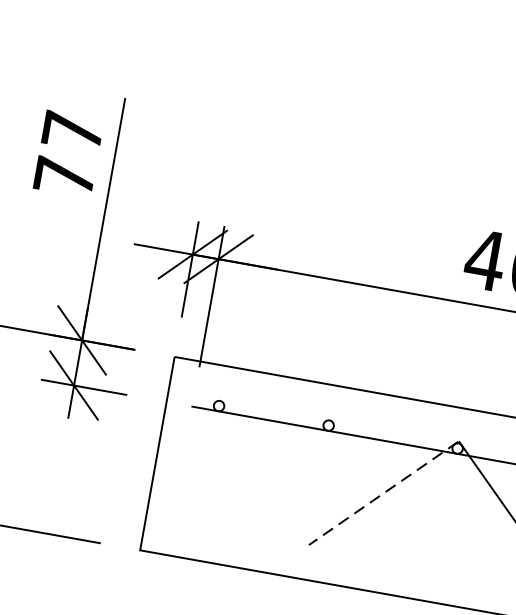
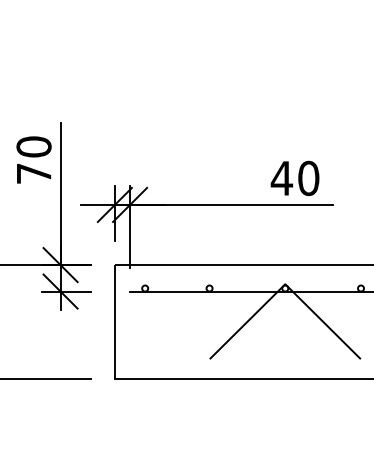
text: (71, 130) -> (33, 146), 77 -> 70
line: (383, 493) -> (247, 321), dashed -> solid

